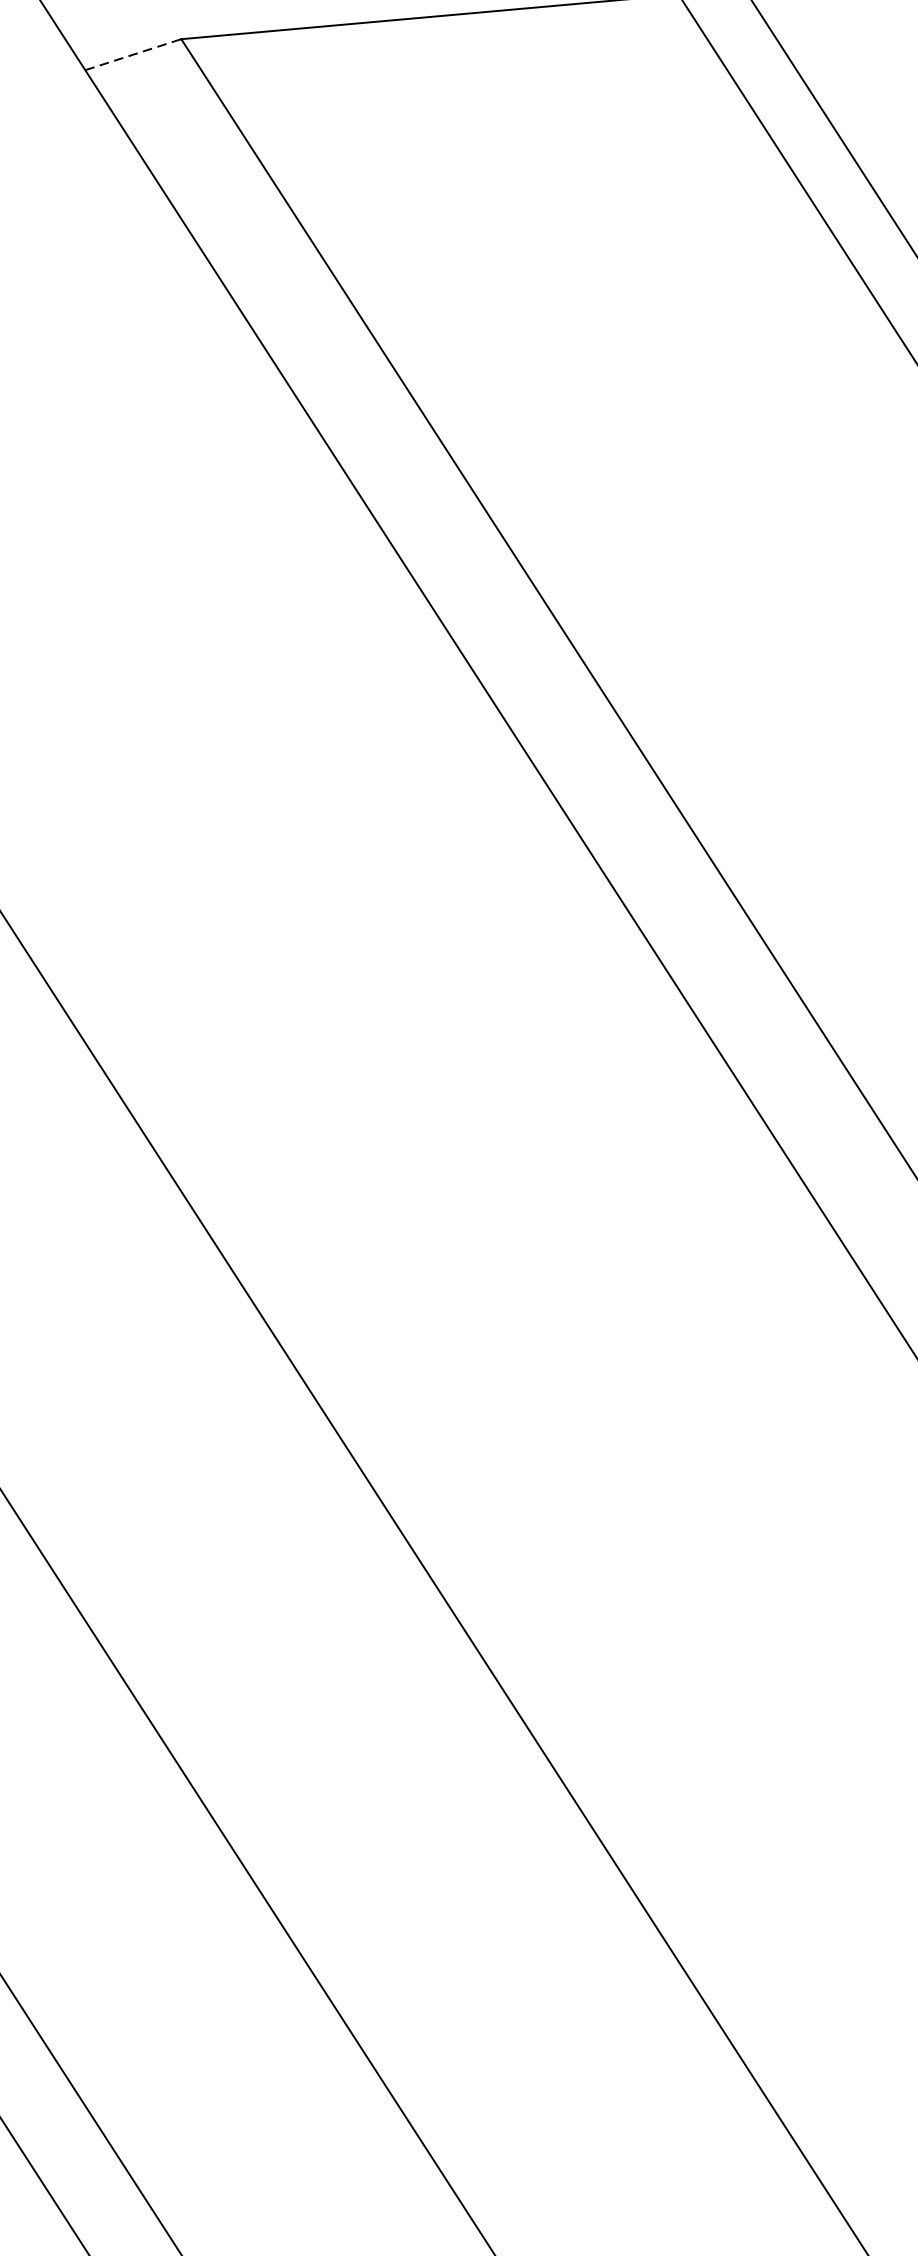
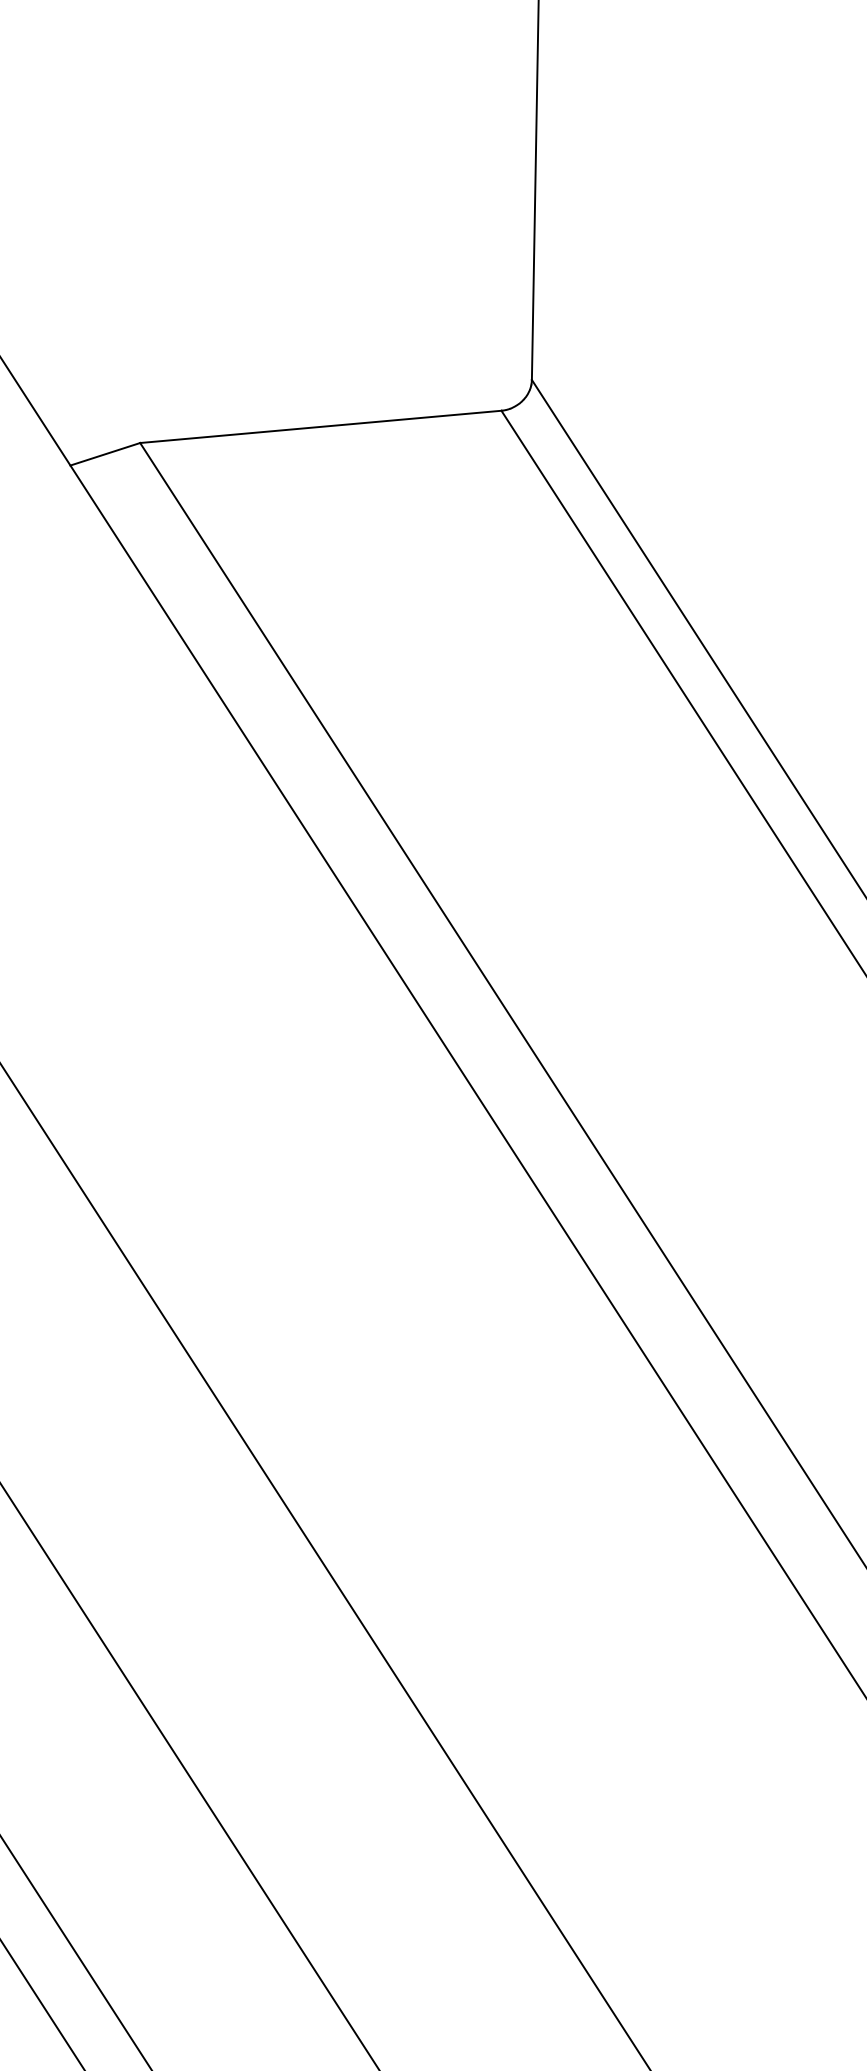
line: (133, 55) -> (105, 454), dashed -> solid

